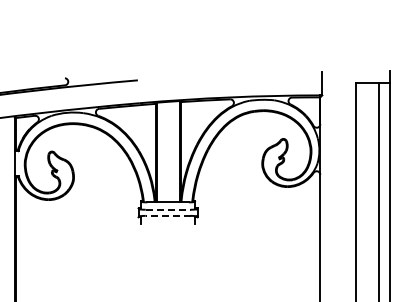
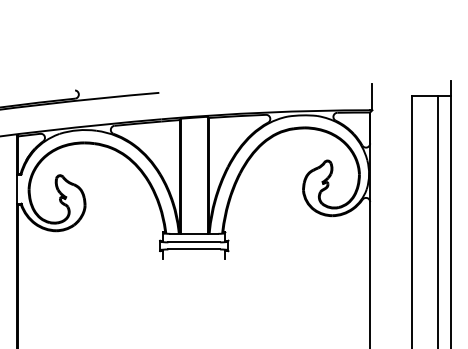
line: (168, 209) -> (194, 242), dashed -> solid
line: (167, 215) -> (193, 249), dashed -> solid

